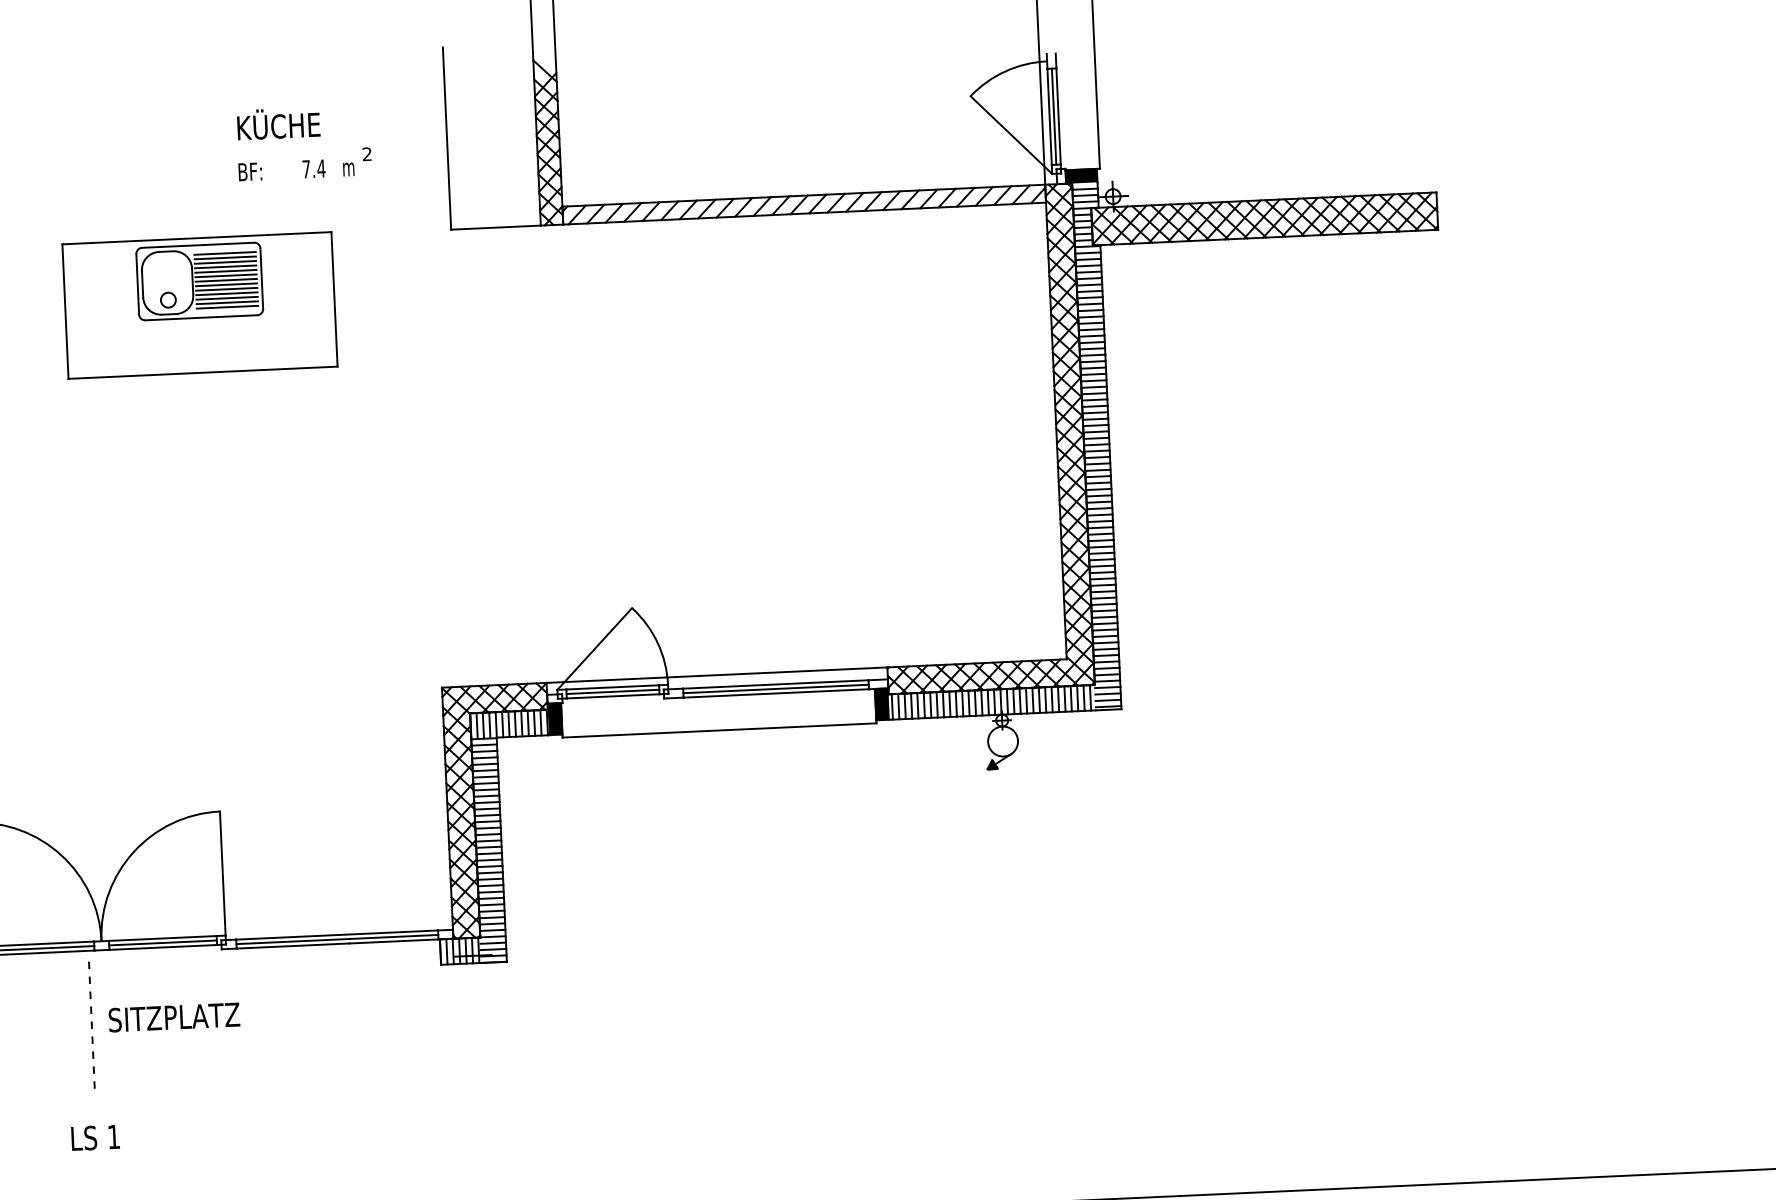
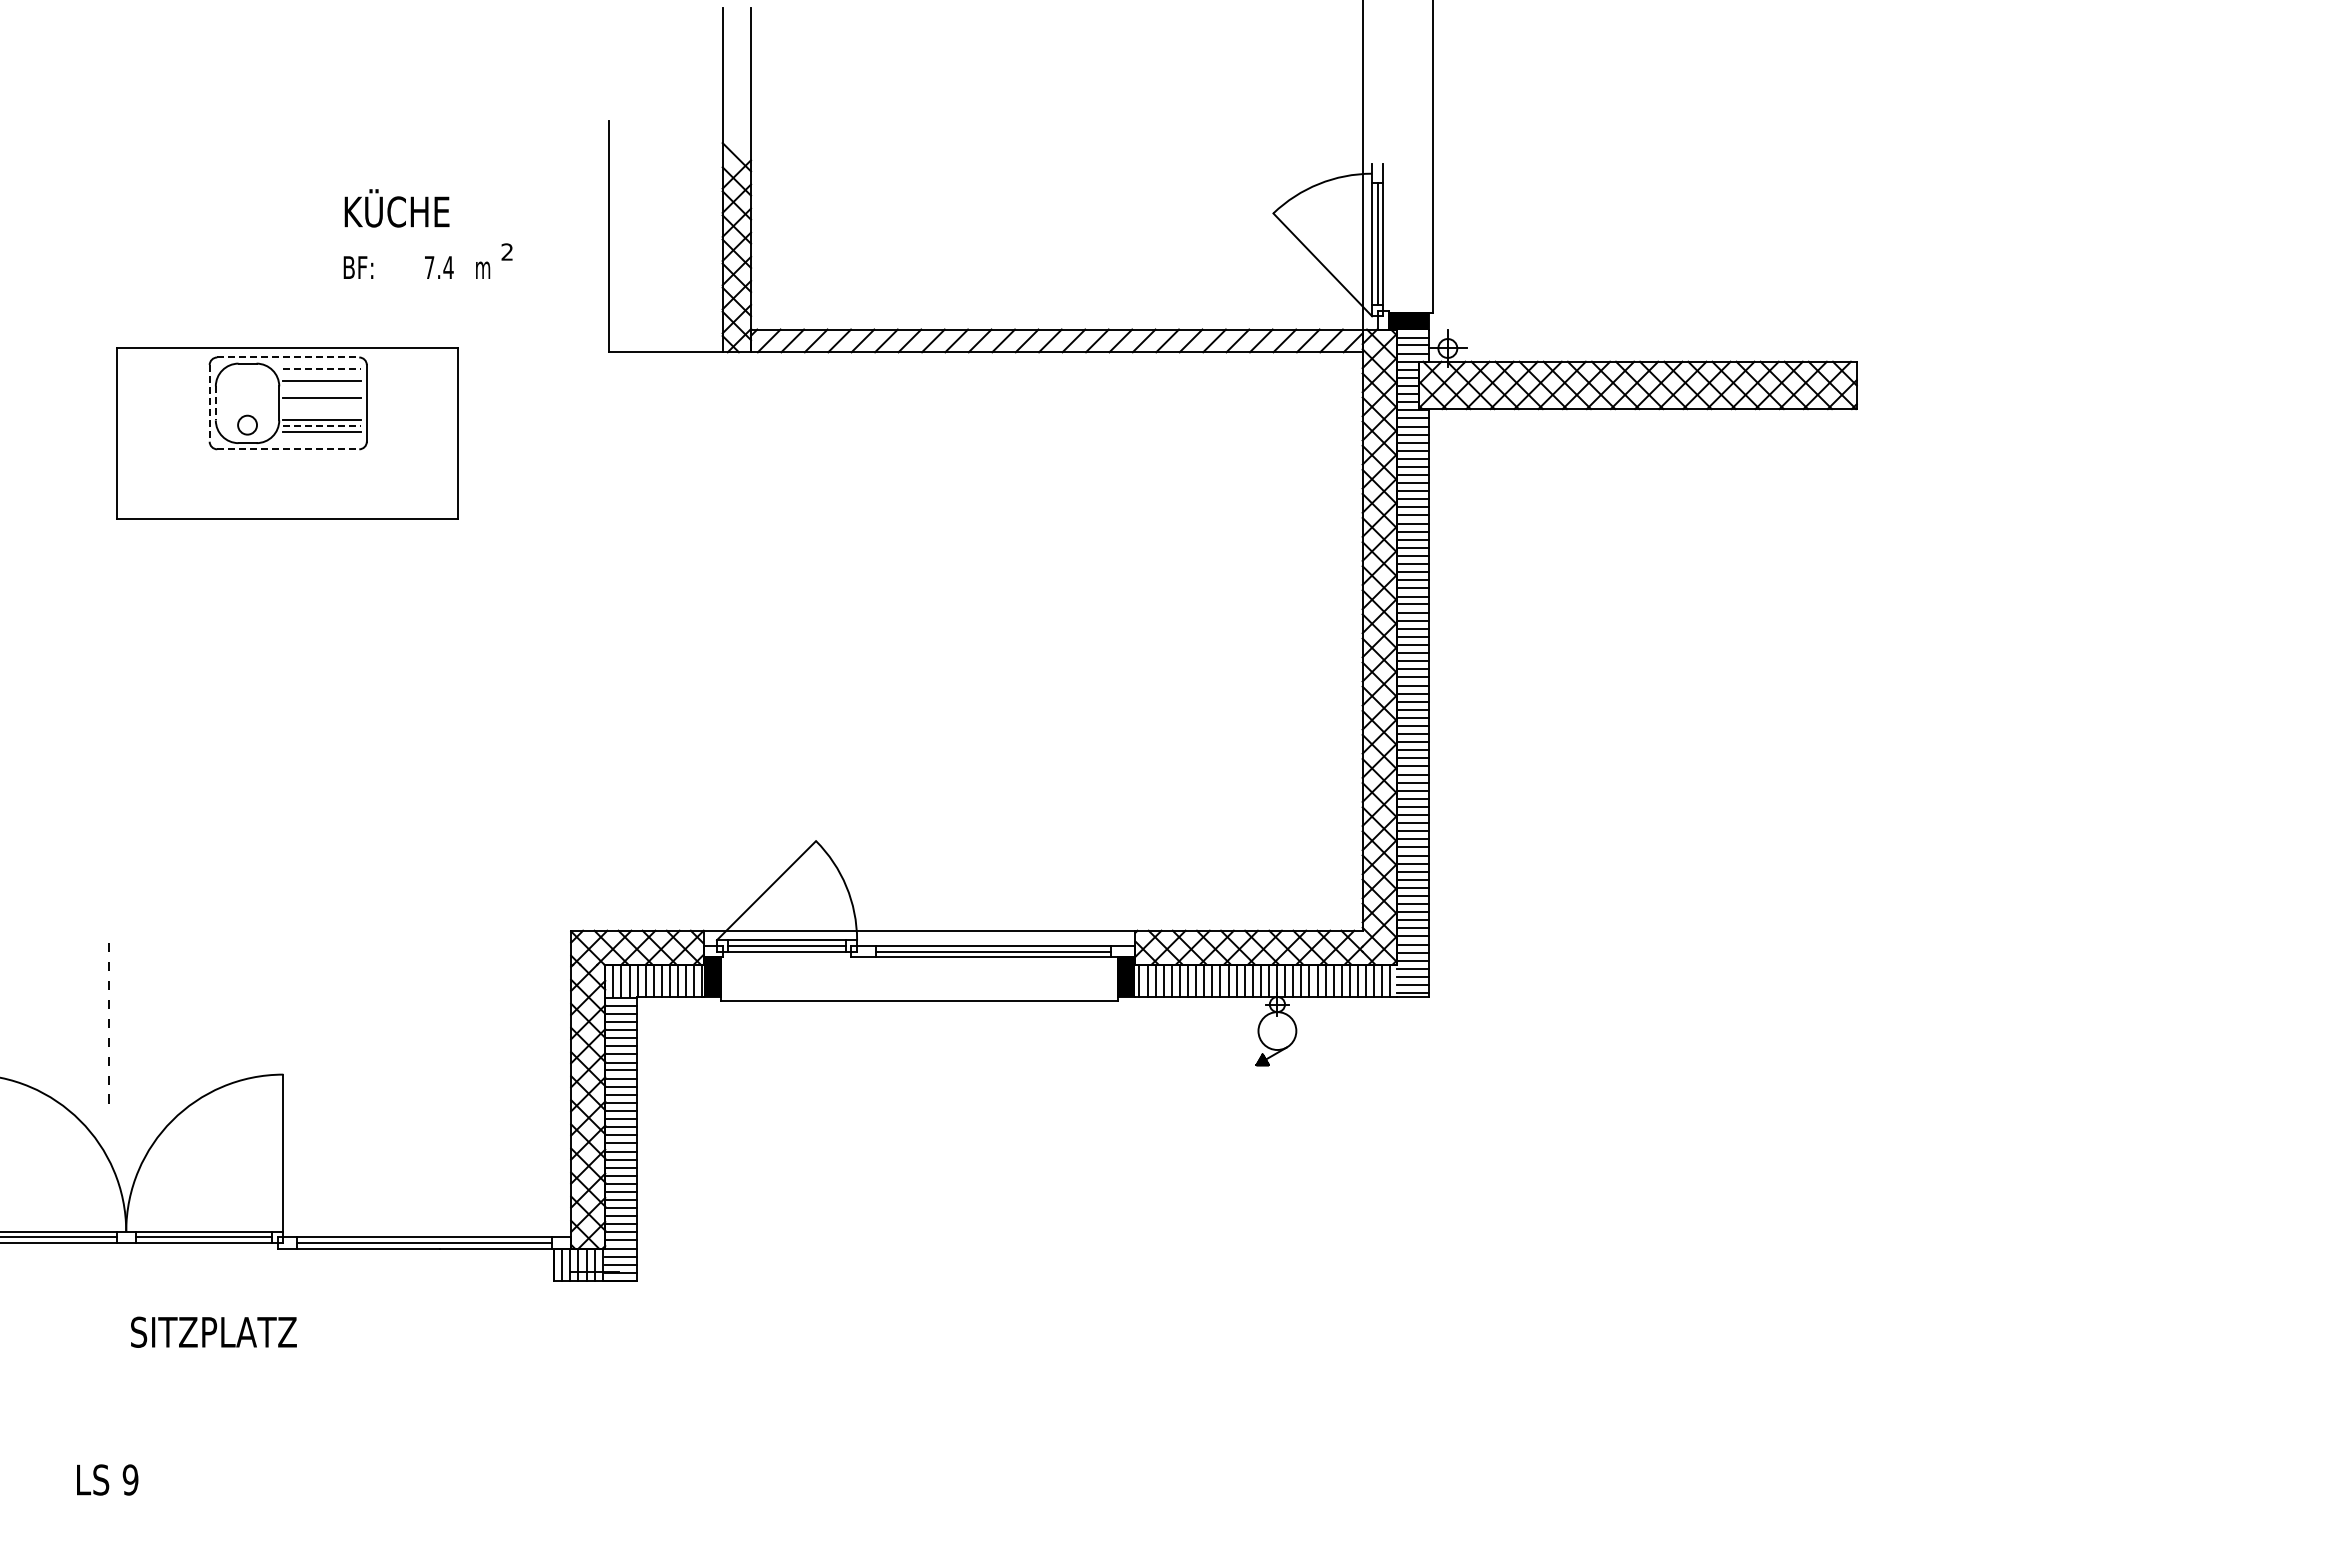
line: (198, 245) -> (288, 357), solid -> dashed
line: (224, 253) -> (321, 369), solid -> dashed
line: (224, 258) -> (321, 375), removed
line: (225, 267) -> (321, 386), removed
line: (225, 271) -> (321, 392), removed
line: (226, 280) -> (321, 403), removed
line: (137, 284) -> (209, 403), solid -> dashed
line: (142, 284) -> (215, 403), solid -> dashed
line: (226, 285) -> (321, 409), removed
line: (226, 289) -> (321, 414), removed
line: (226, 298) -> (321, 426), solid -> dashed
line: (227, 307) -> (321, 437), removed
line: (201, 317) -> (288, 449), solid -> dashed
line: (91, 1025) -> (108, 1023), moved
text: (113, 1136) -> (130, 1479), 1 -> 9

